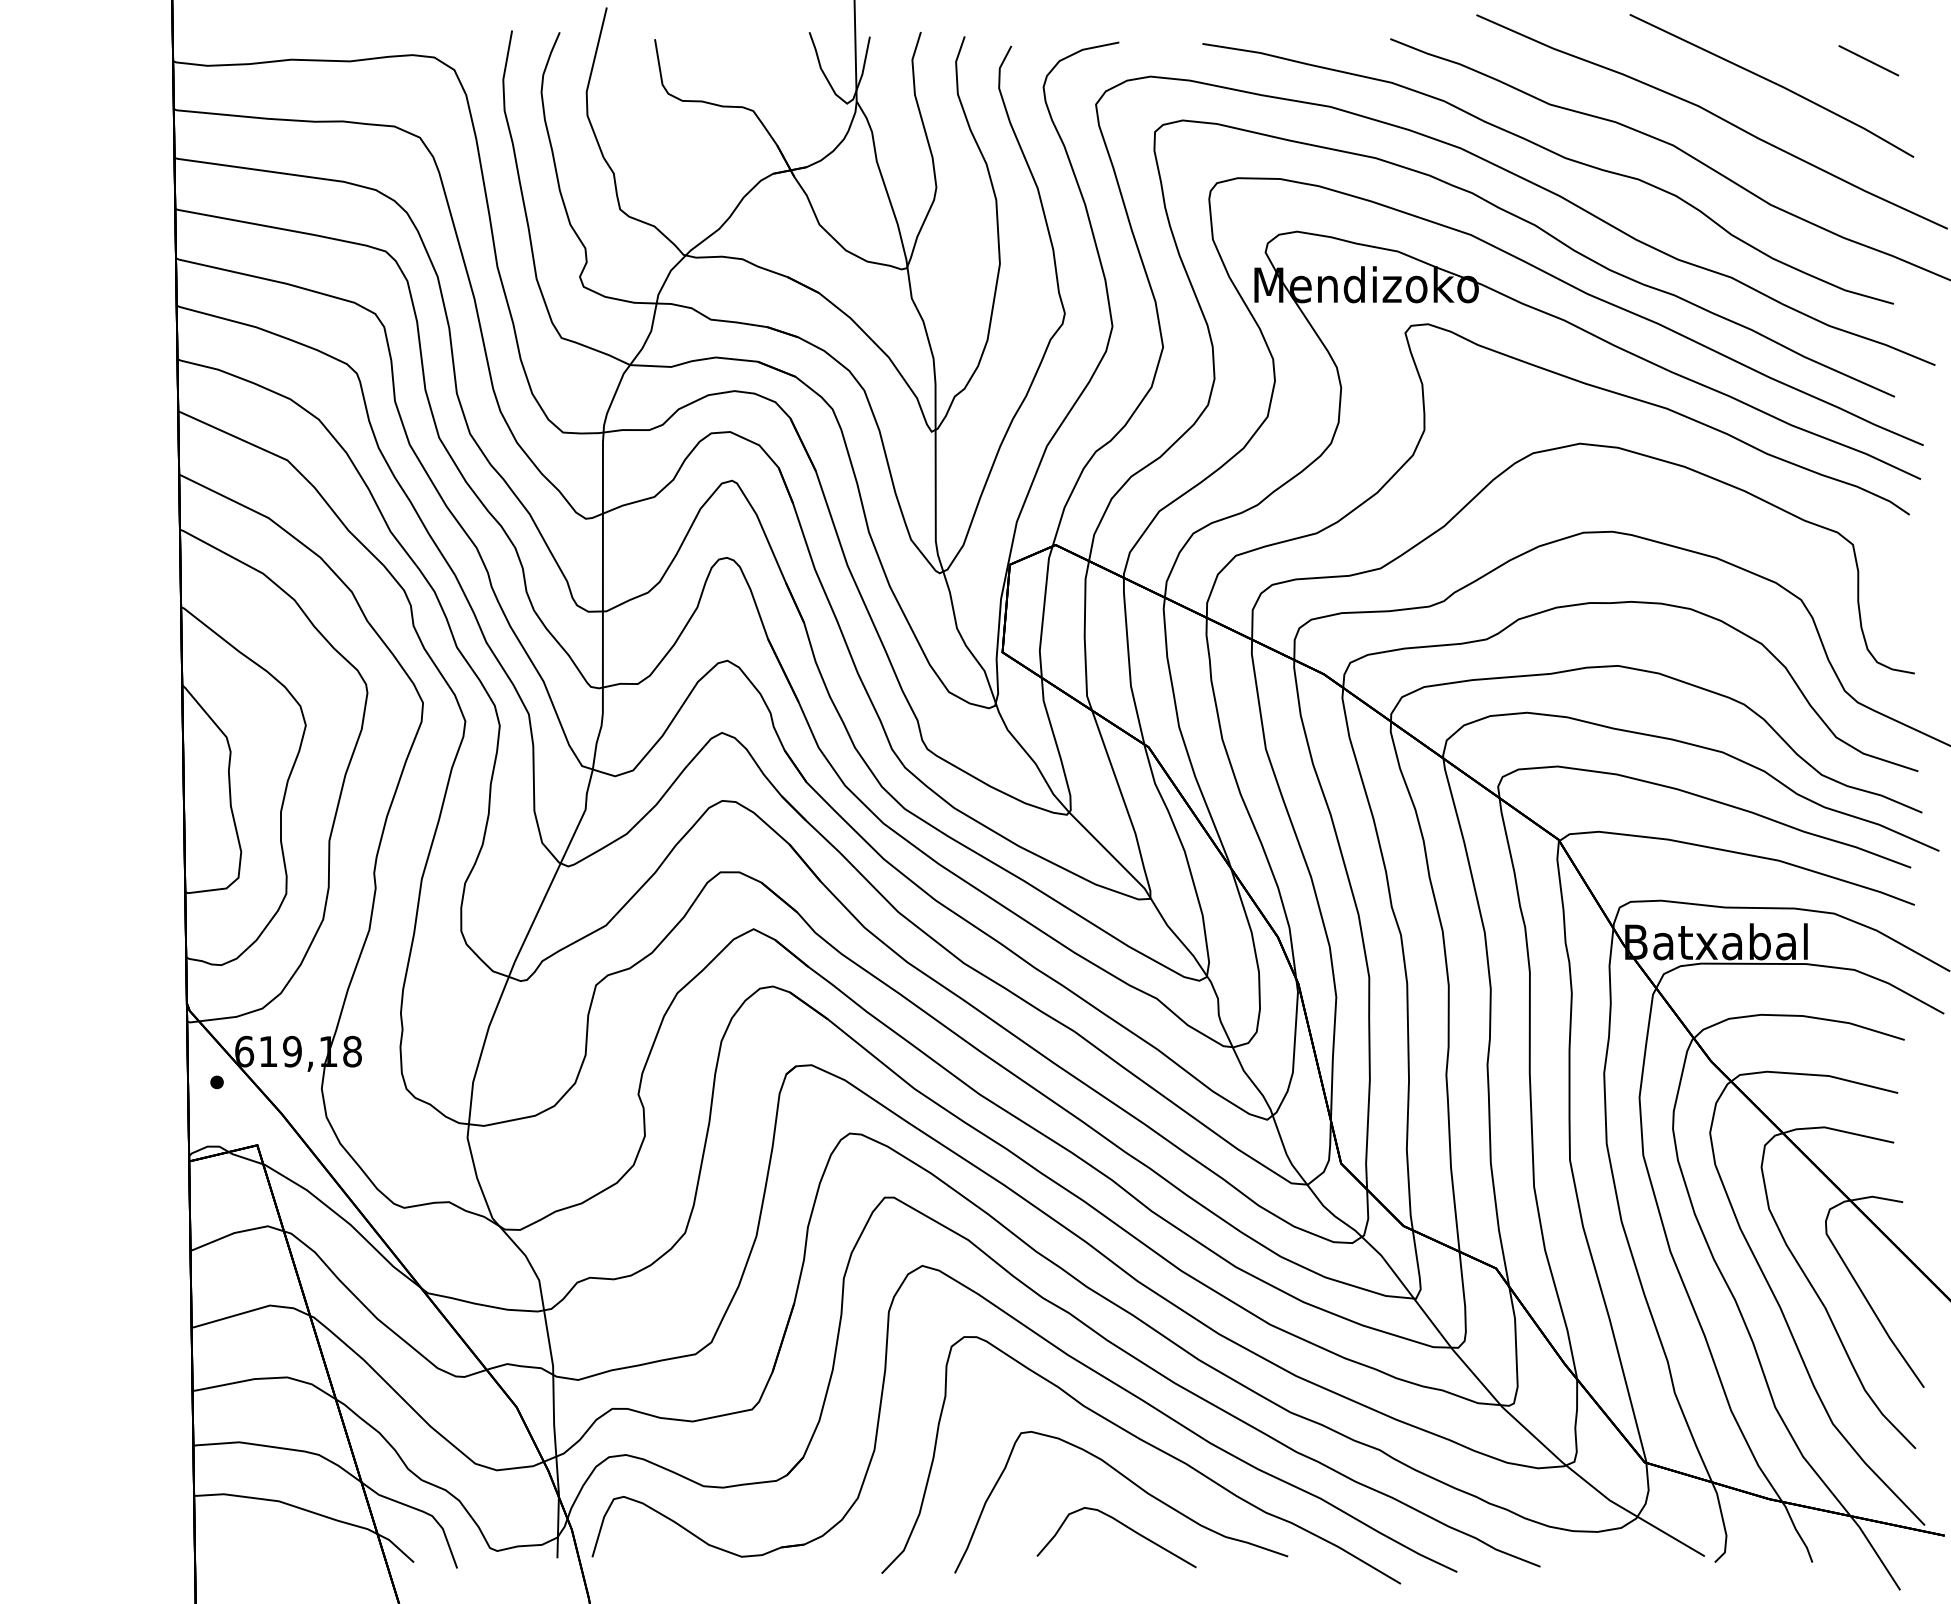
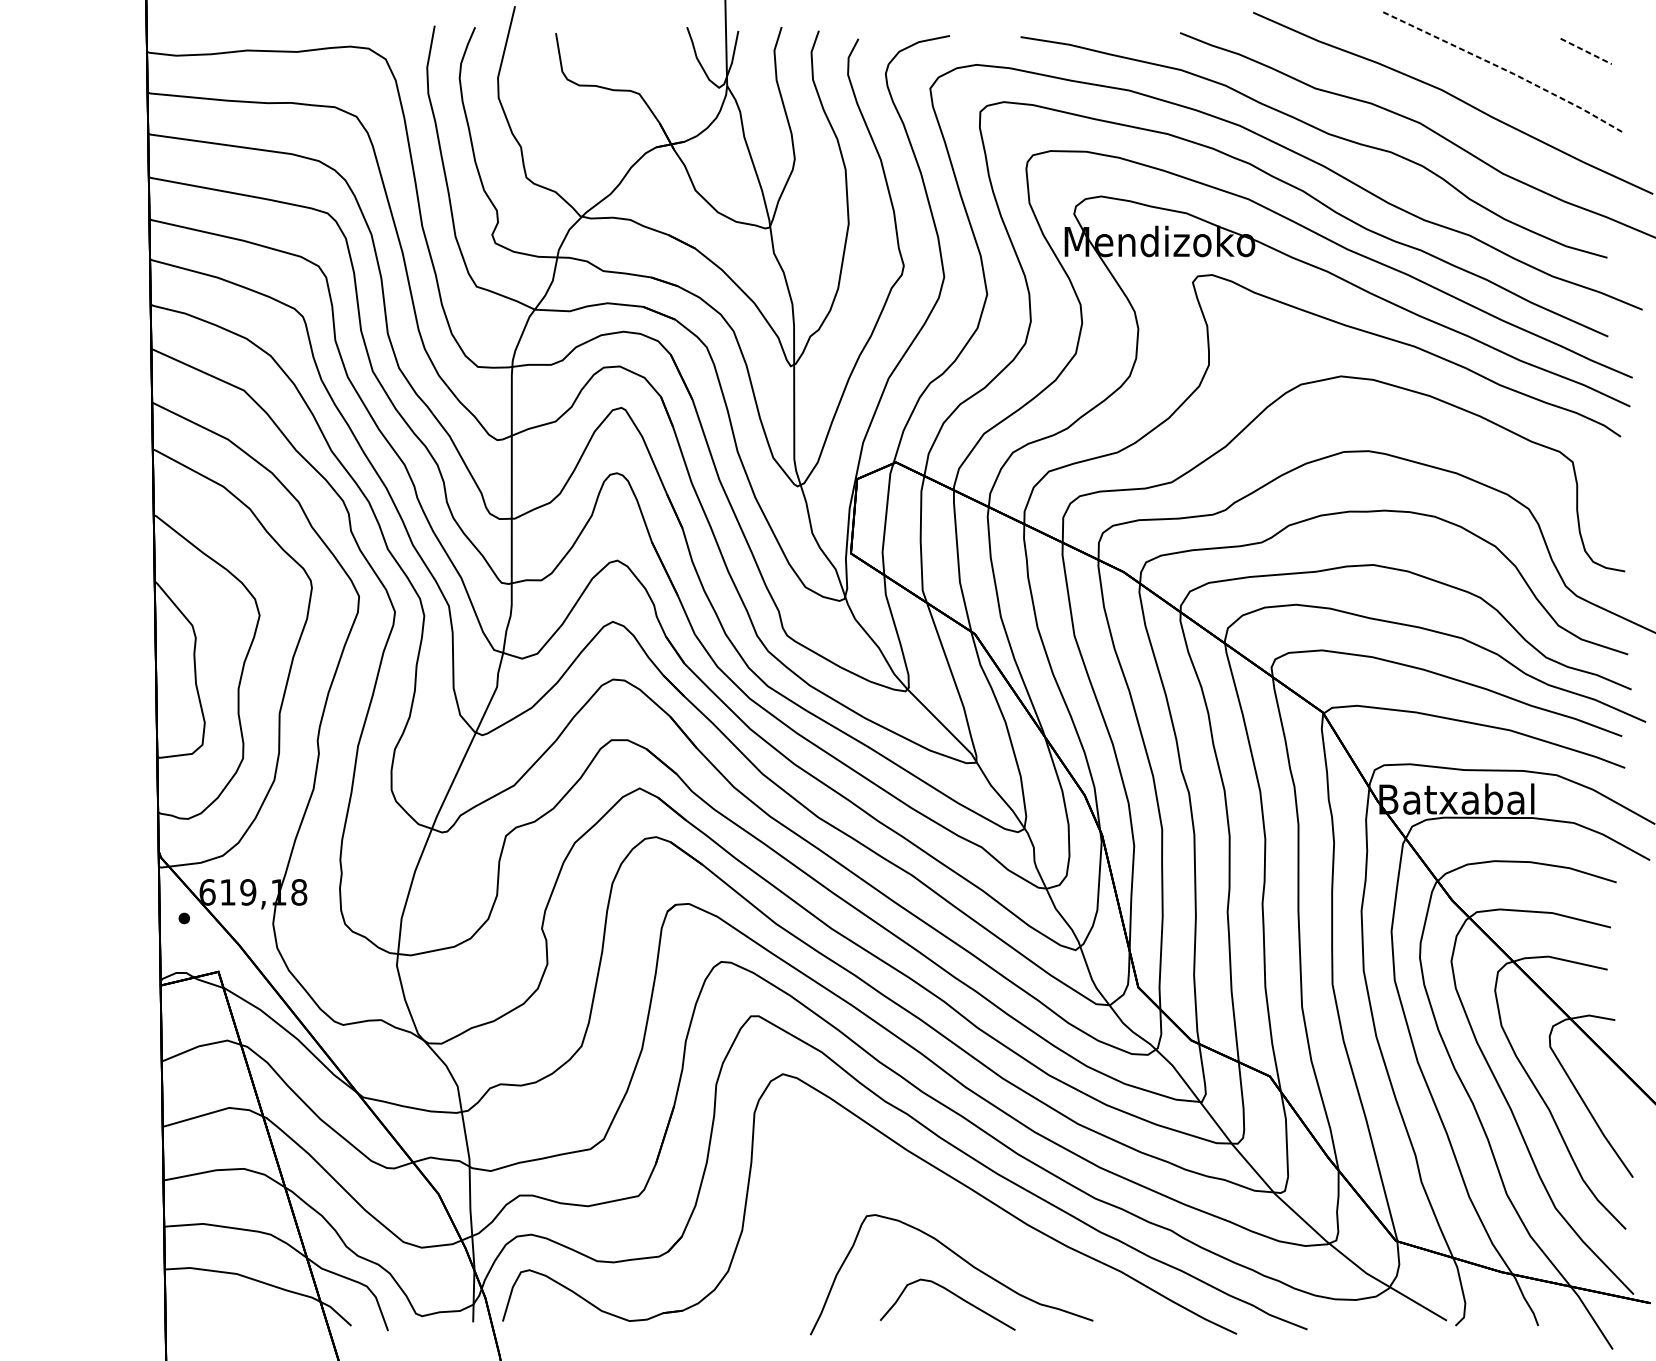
line: (1868, 60) -> (1585, 51), solid -> dashed
line: (1774, 83) -> (1506, 70), solid -> dashed
curve: (1149, 1445) -> (975, 1226), removed

